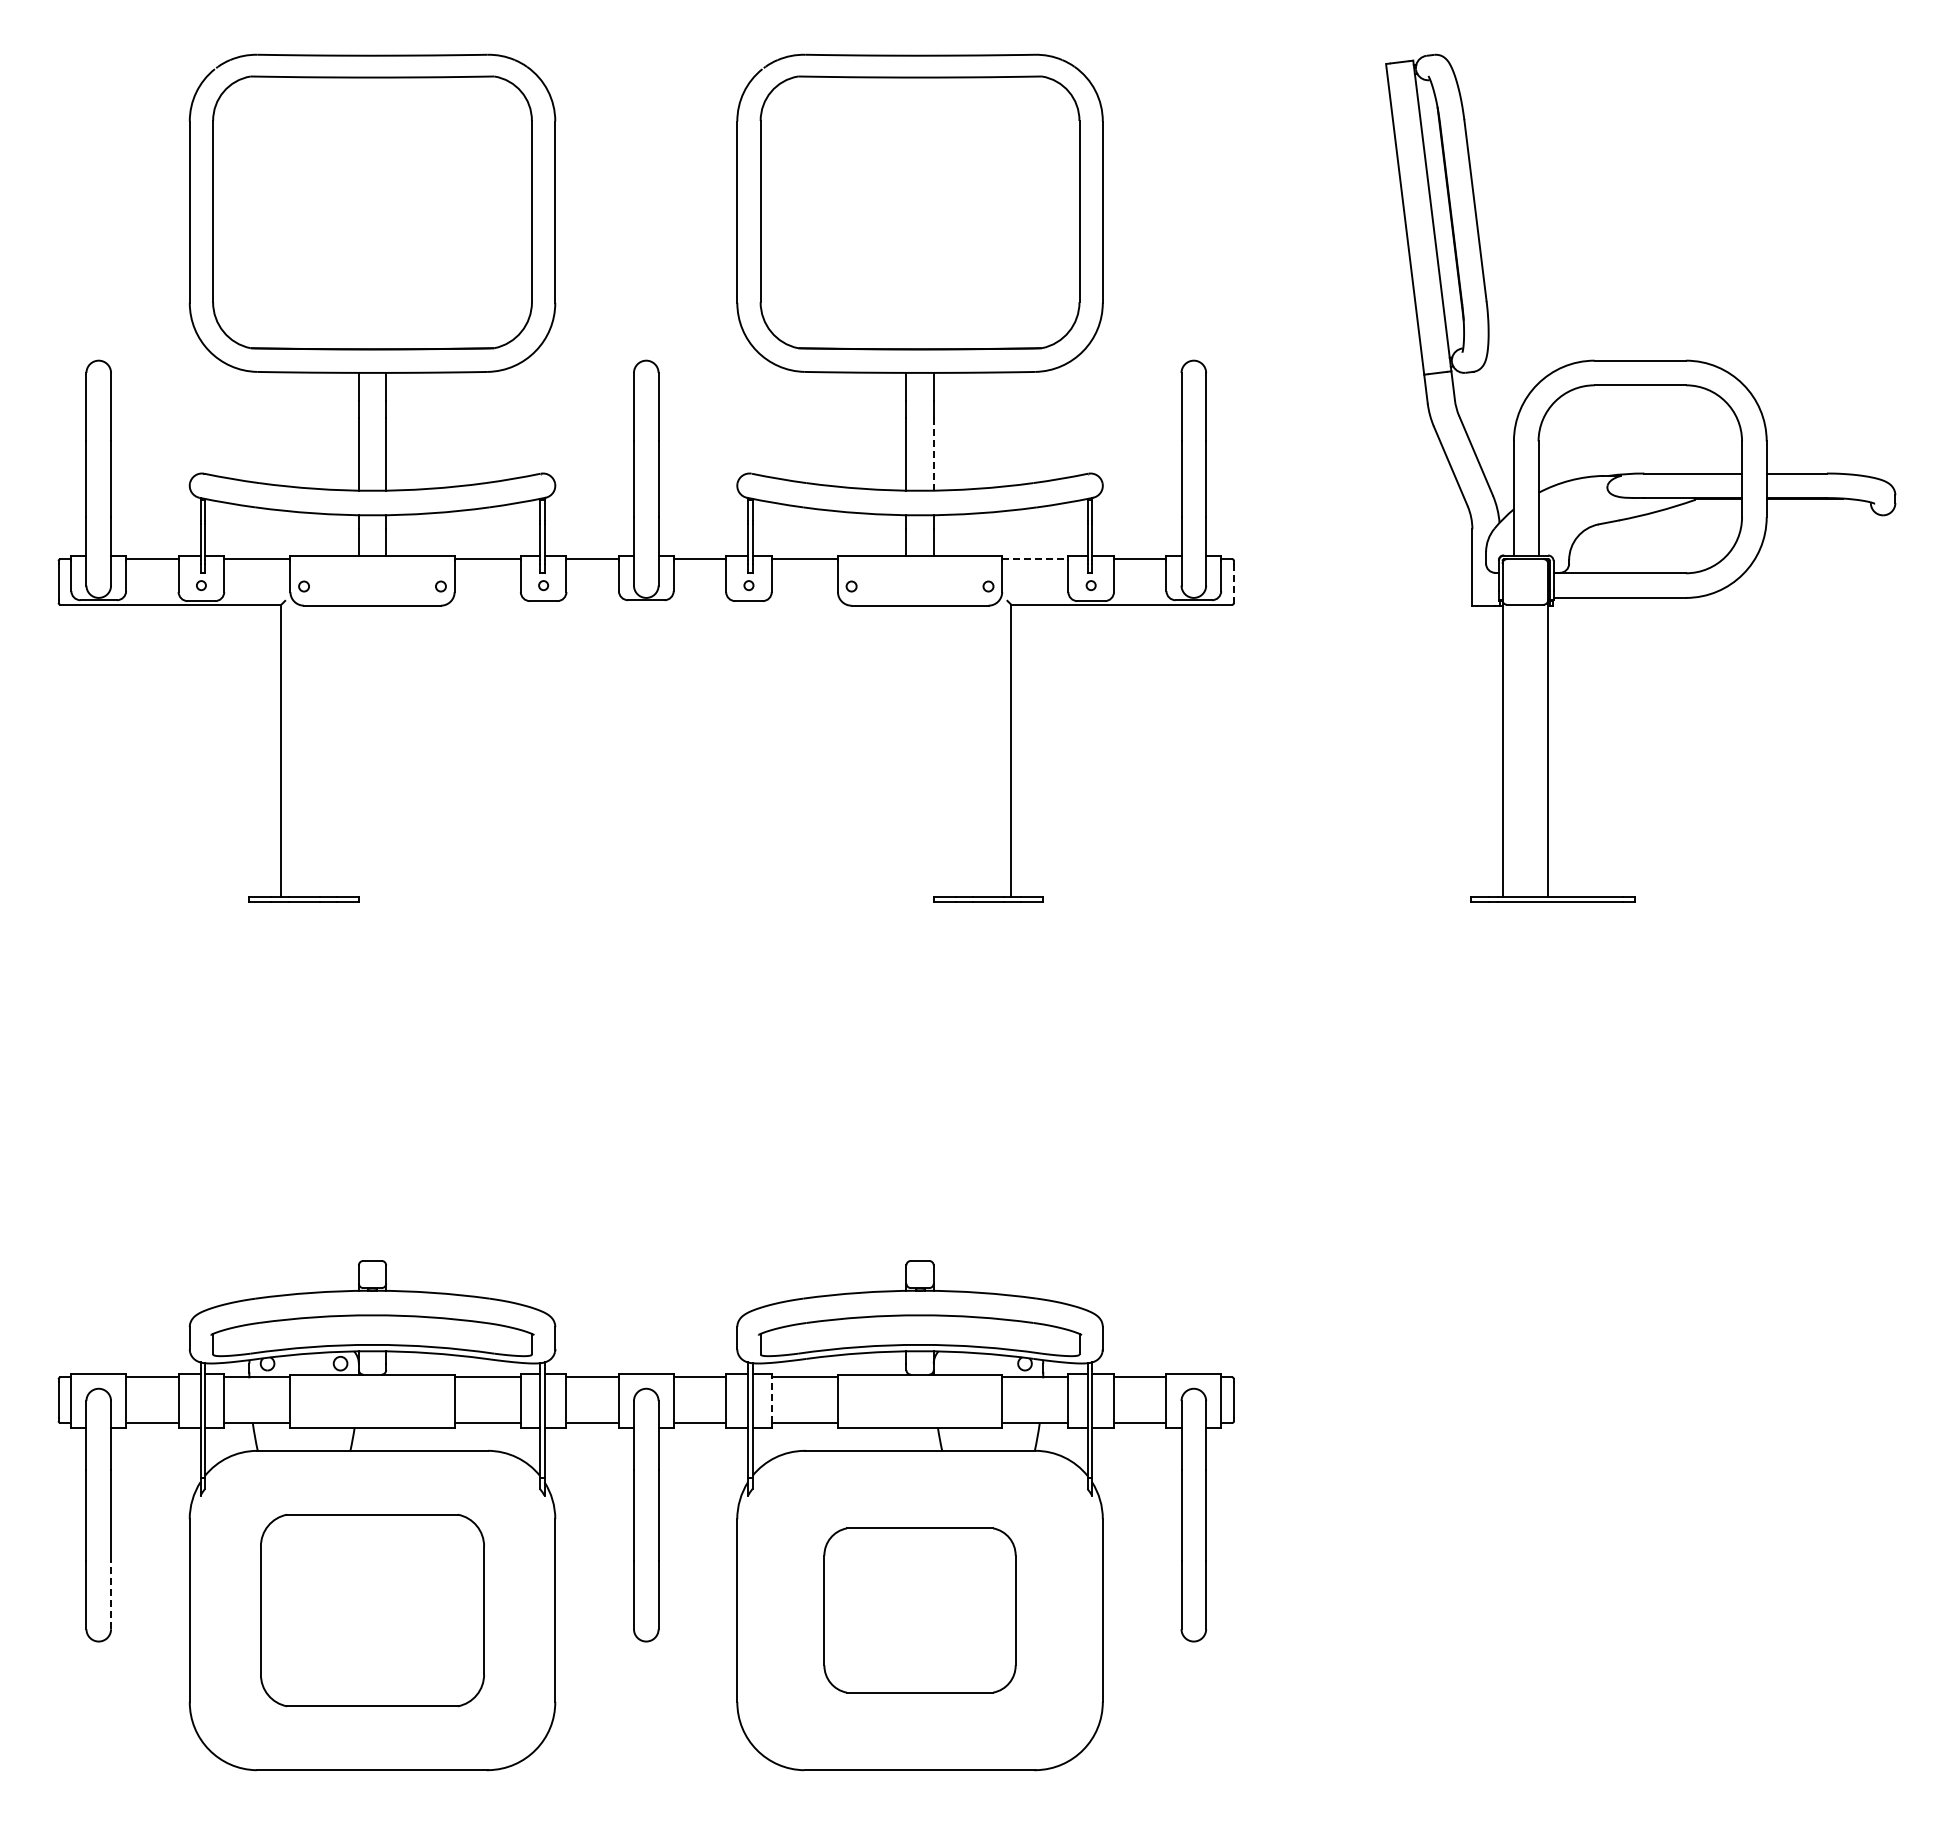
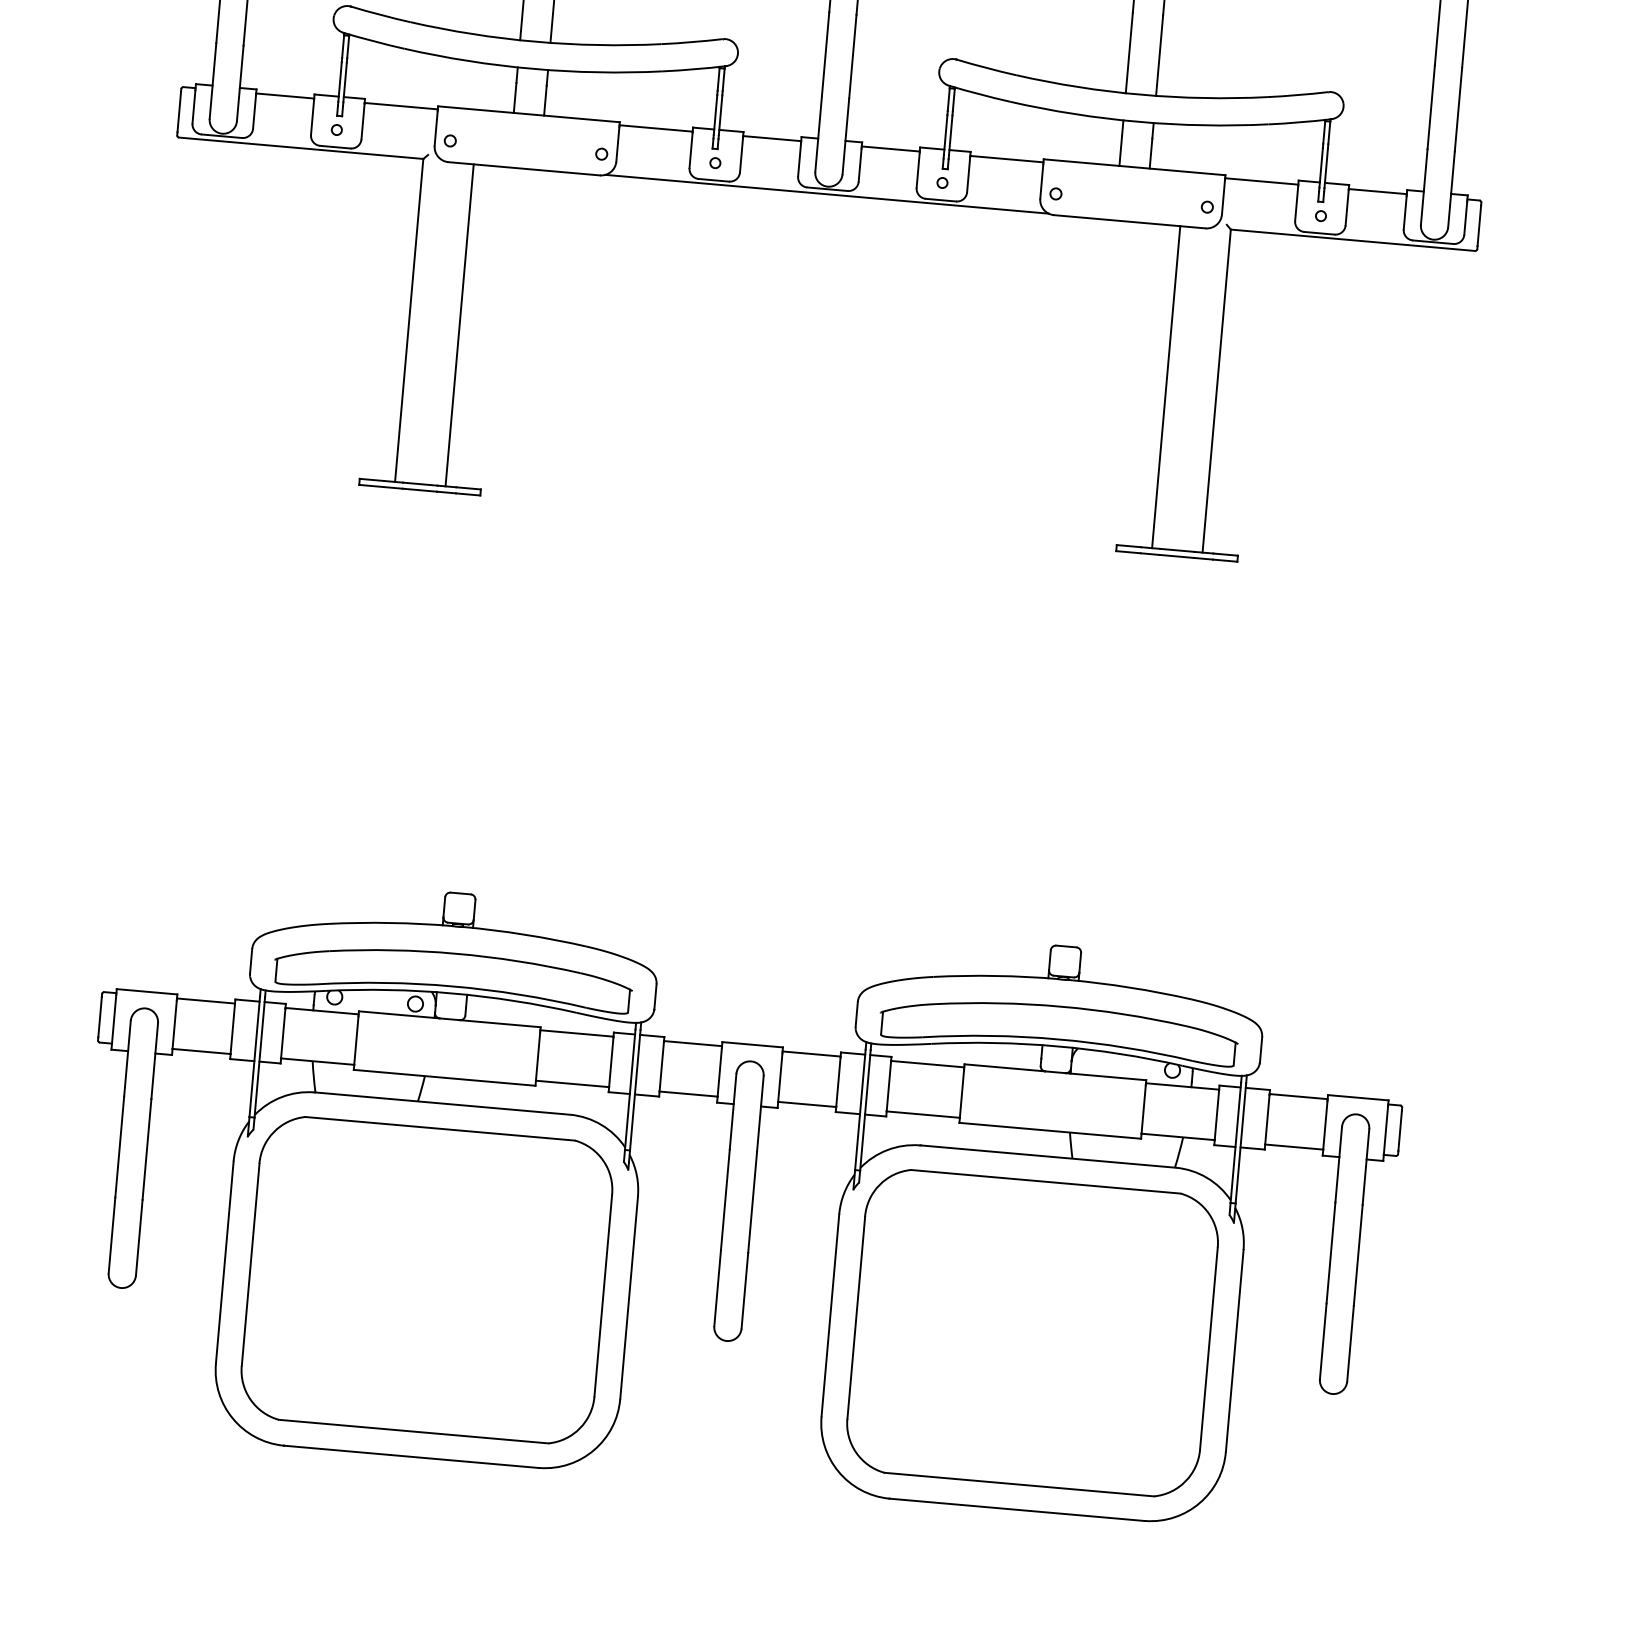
line: (933, 454) -> (1159, 55), dashed -> solid
line: (1035, 559) -> (1261, 181), dashed -> solid
line: (1233, 582) -> (1478, 226), dashed -> solid
line: (645, 604) -> (826, 193), added
line: (326, 750) -> (459, 324), added
line: (965, 750) -> (1166, 386), added
line: (771, 1400) -> (888, 1086), dashed -> solid
line: (111, 1594) -> (139, 1237), dashed -> solid
part: (372, 1610) -> (426, 1280), size x1.43
part: (919, 1610) -> (1031, 1333), size x1.67

